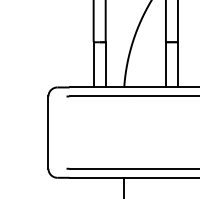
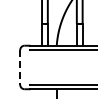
line: (48, 132) -> (20, 67), solid -> dashed

